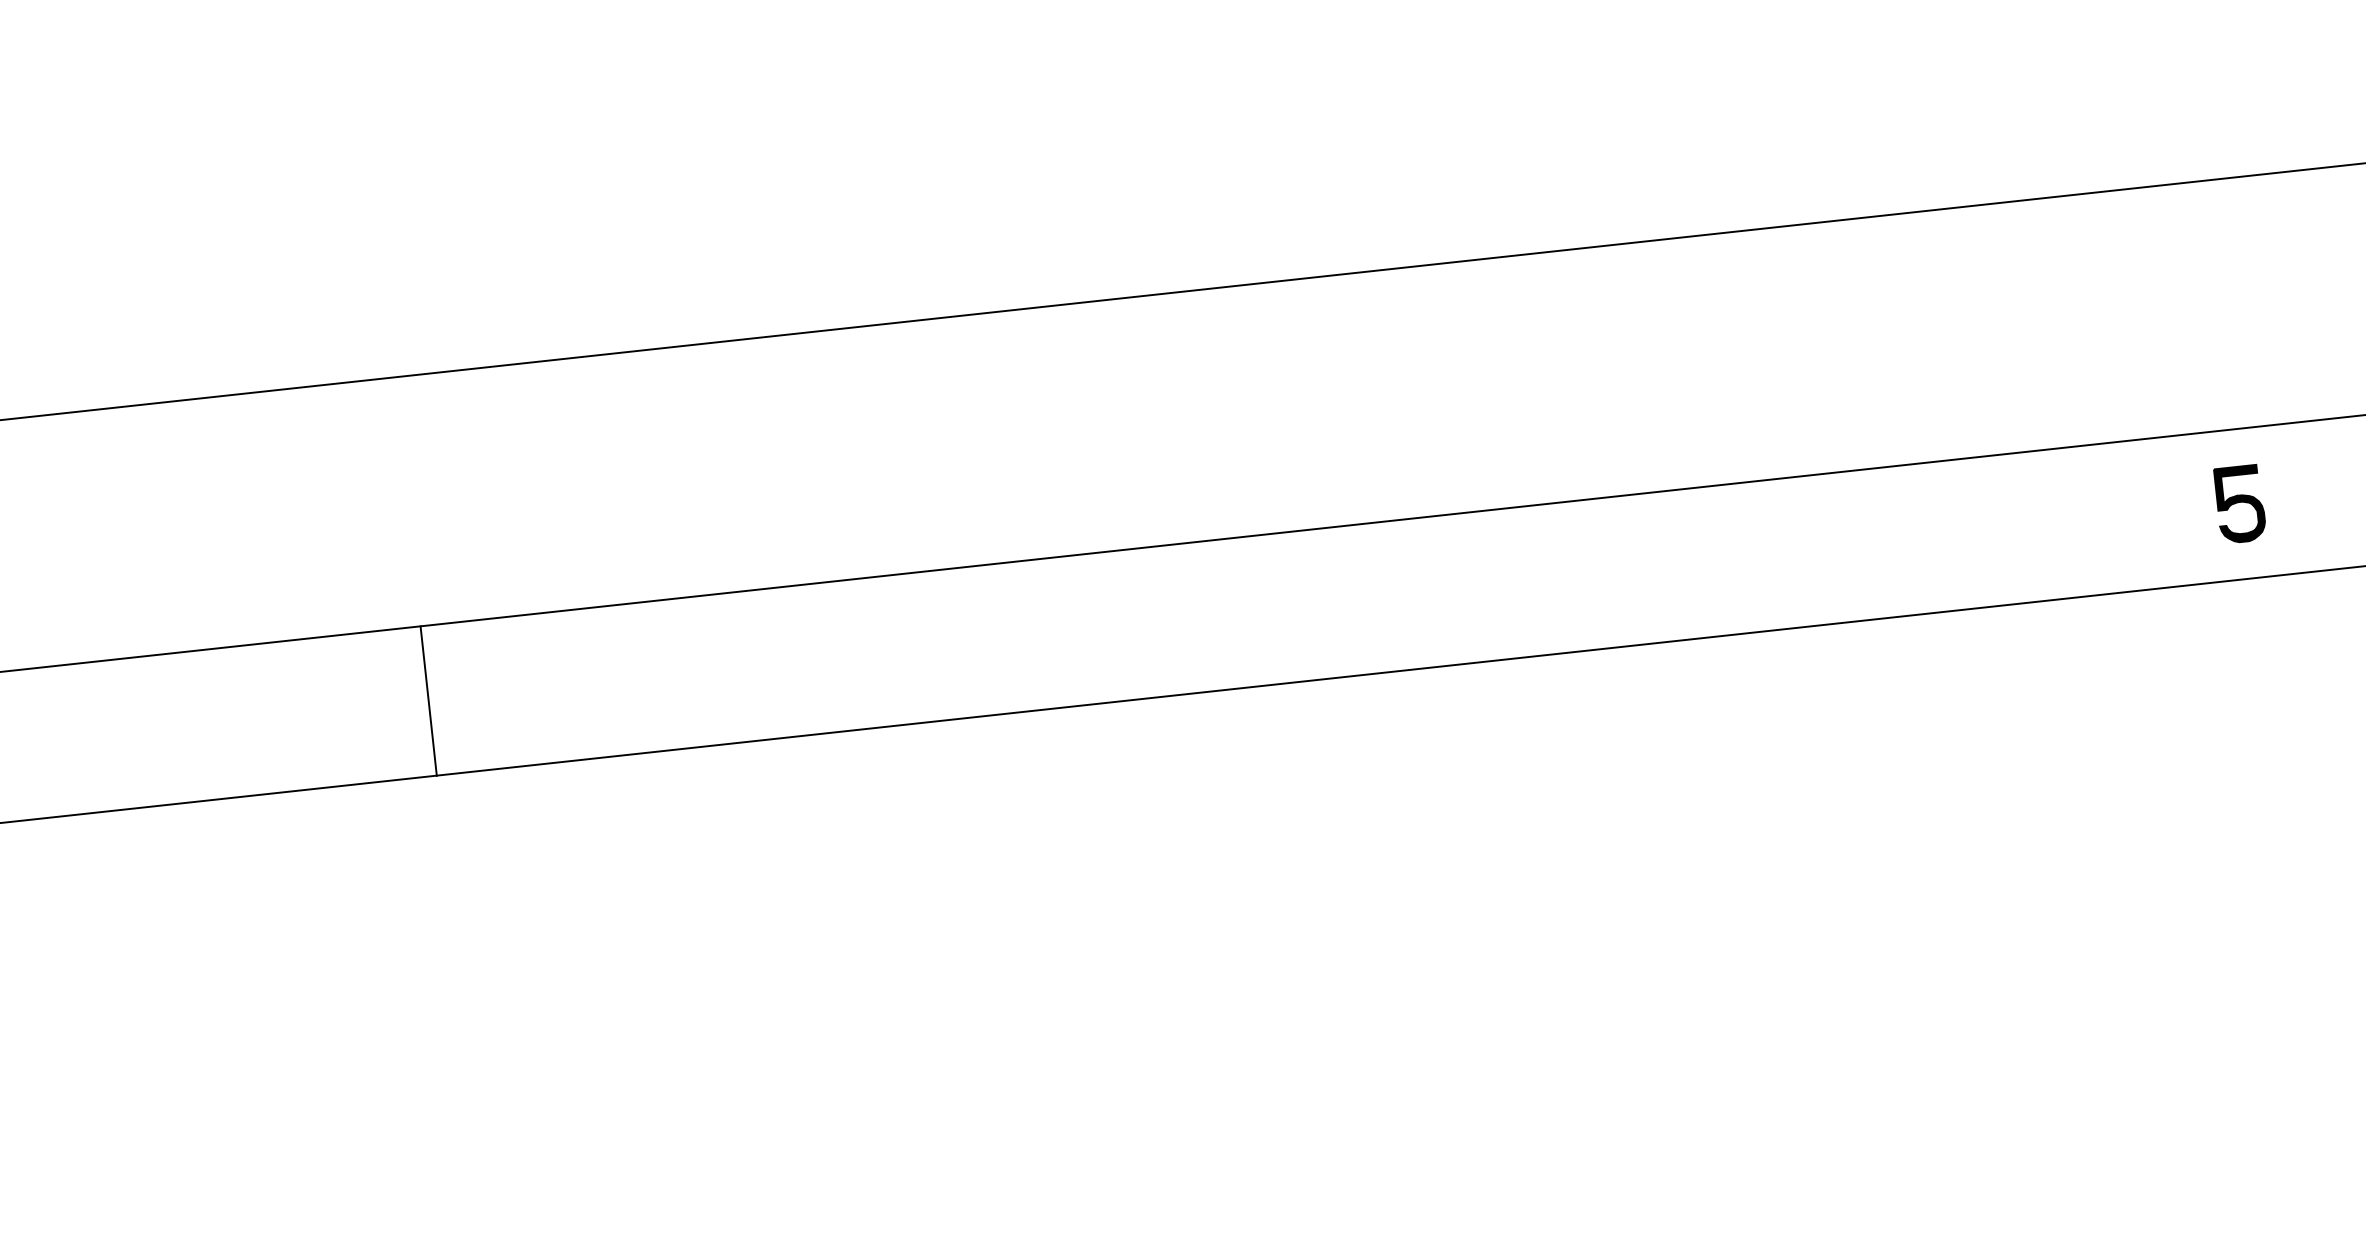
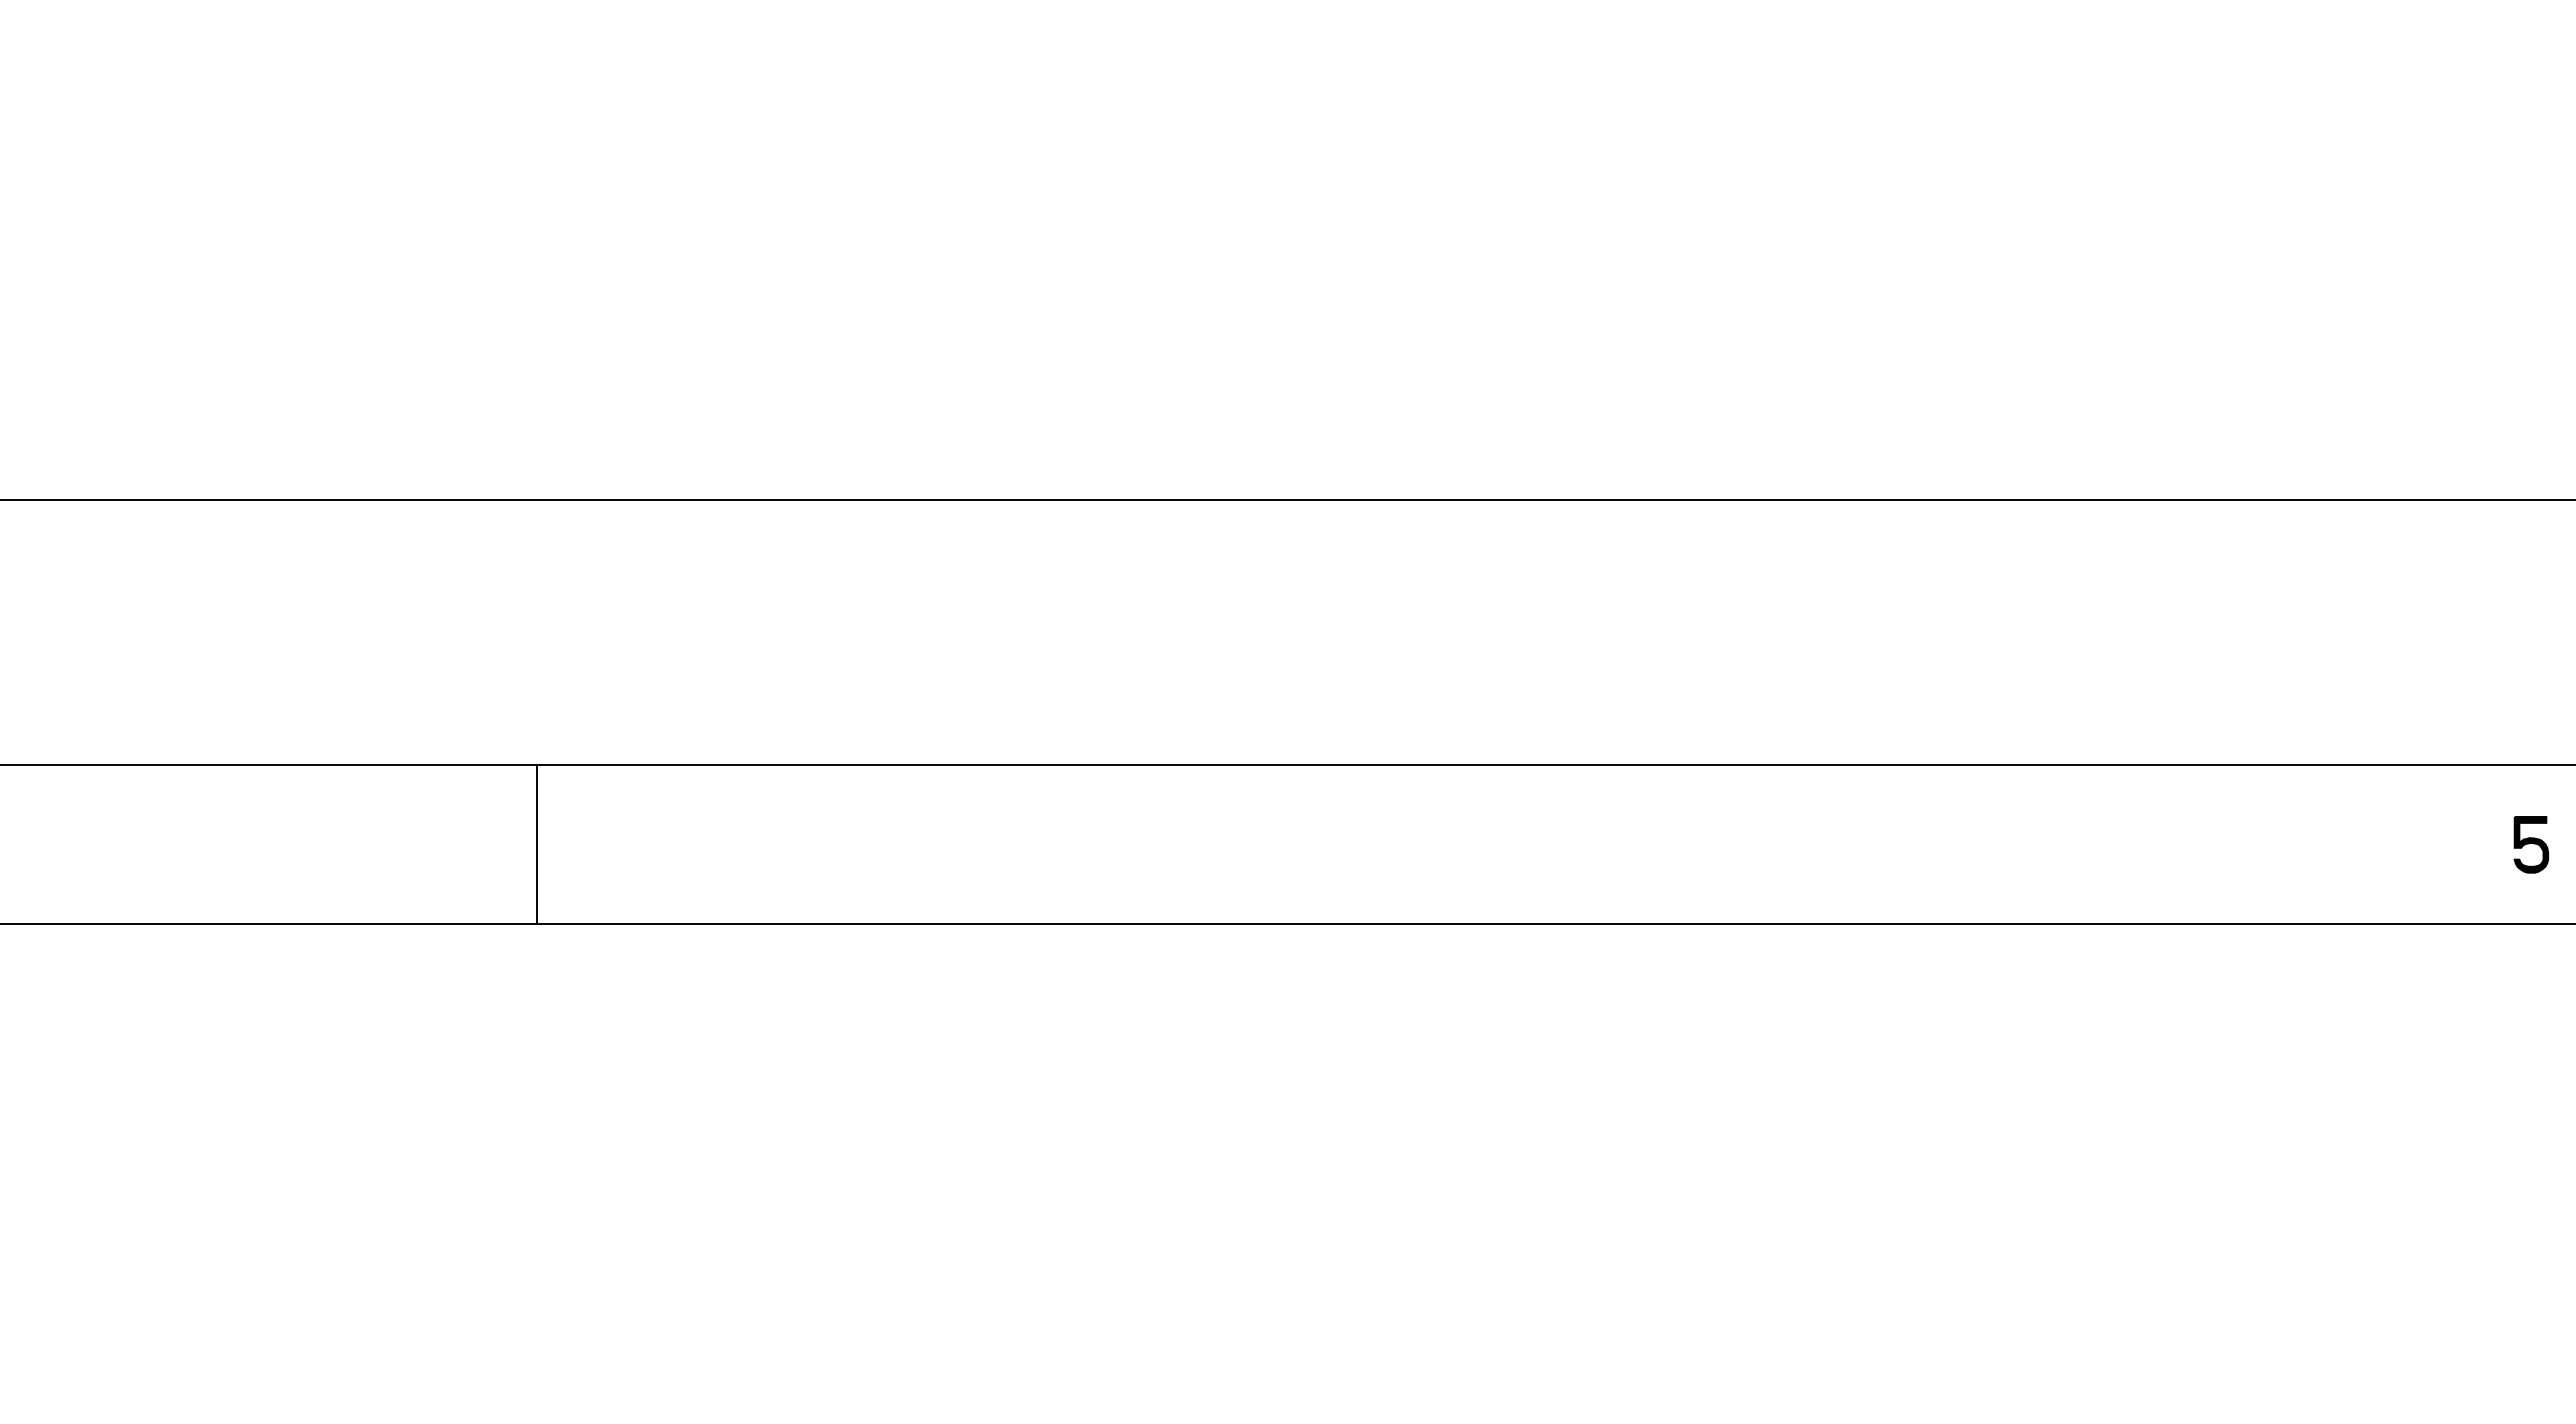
part: (2240, 504) -> (2531, 844), size x0.7
line: (428, 700) -> (537, 844), moved

